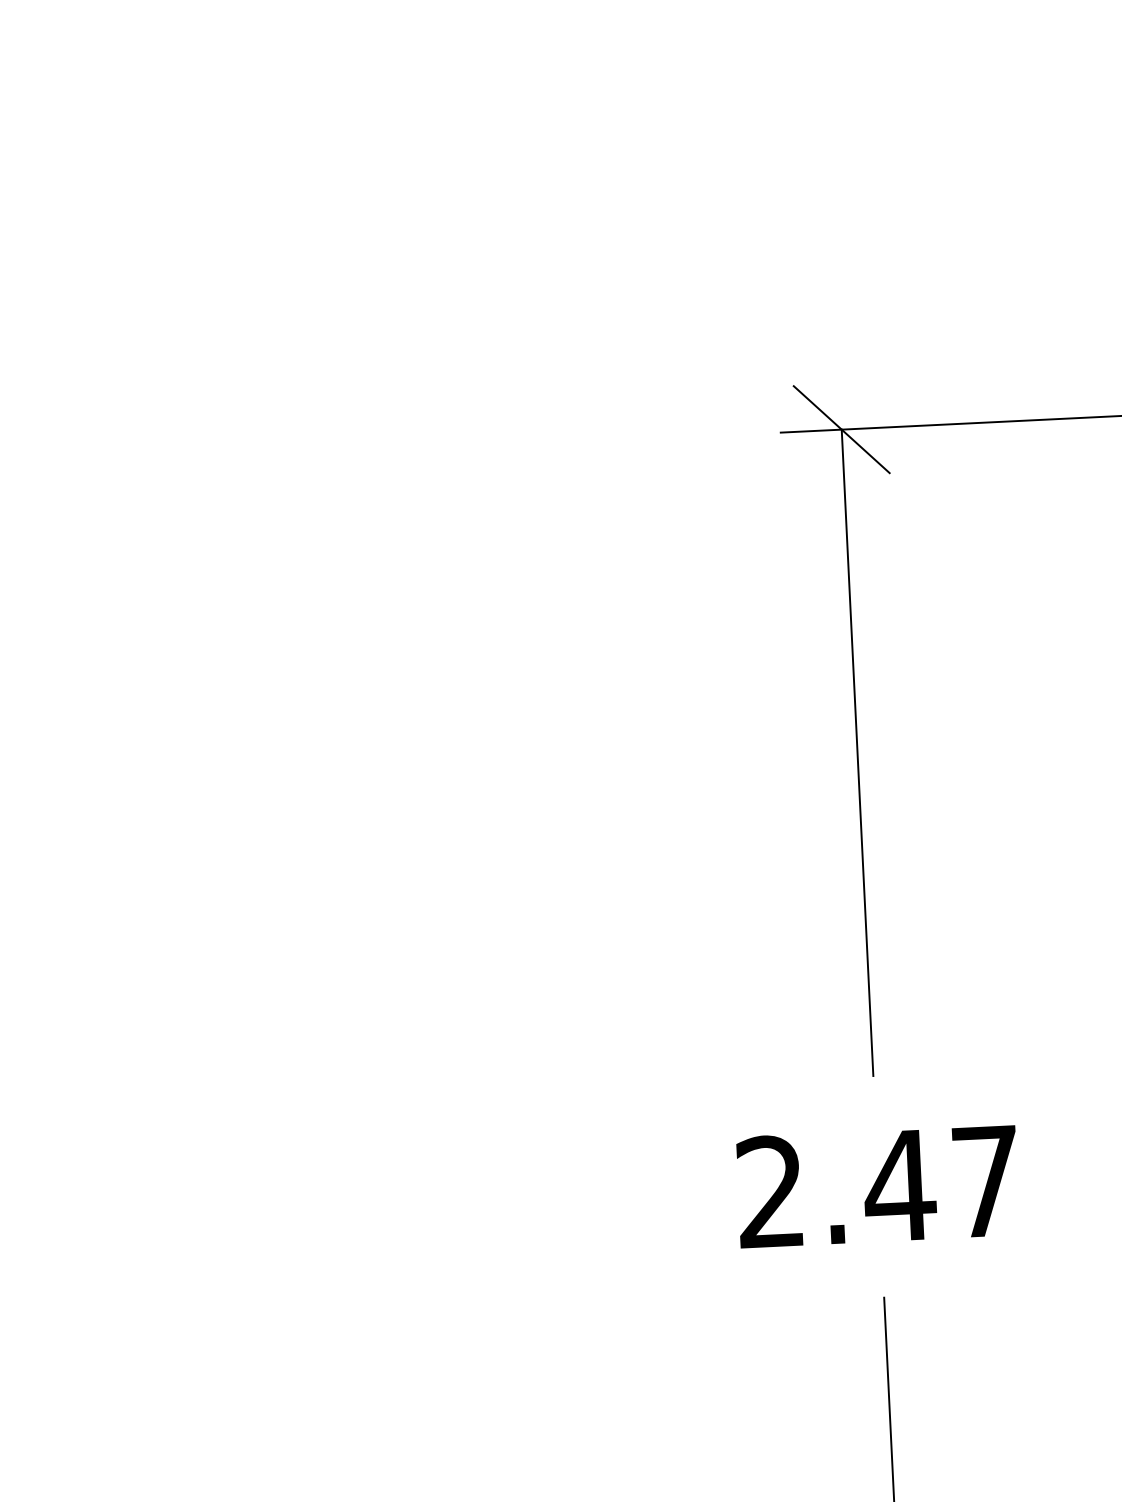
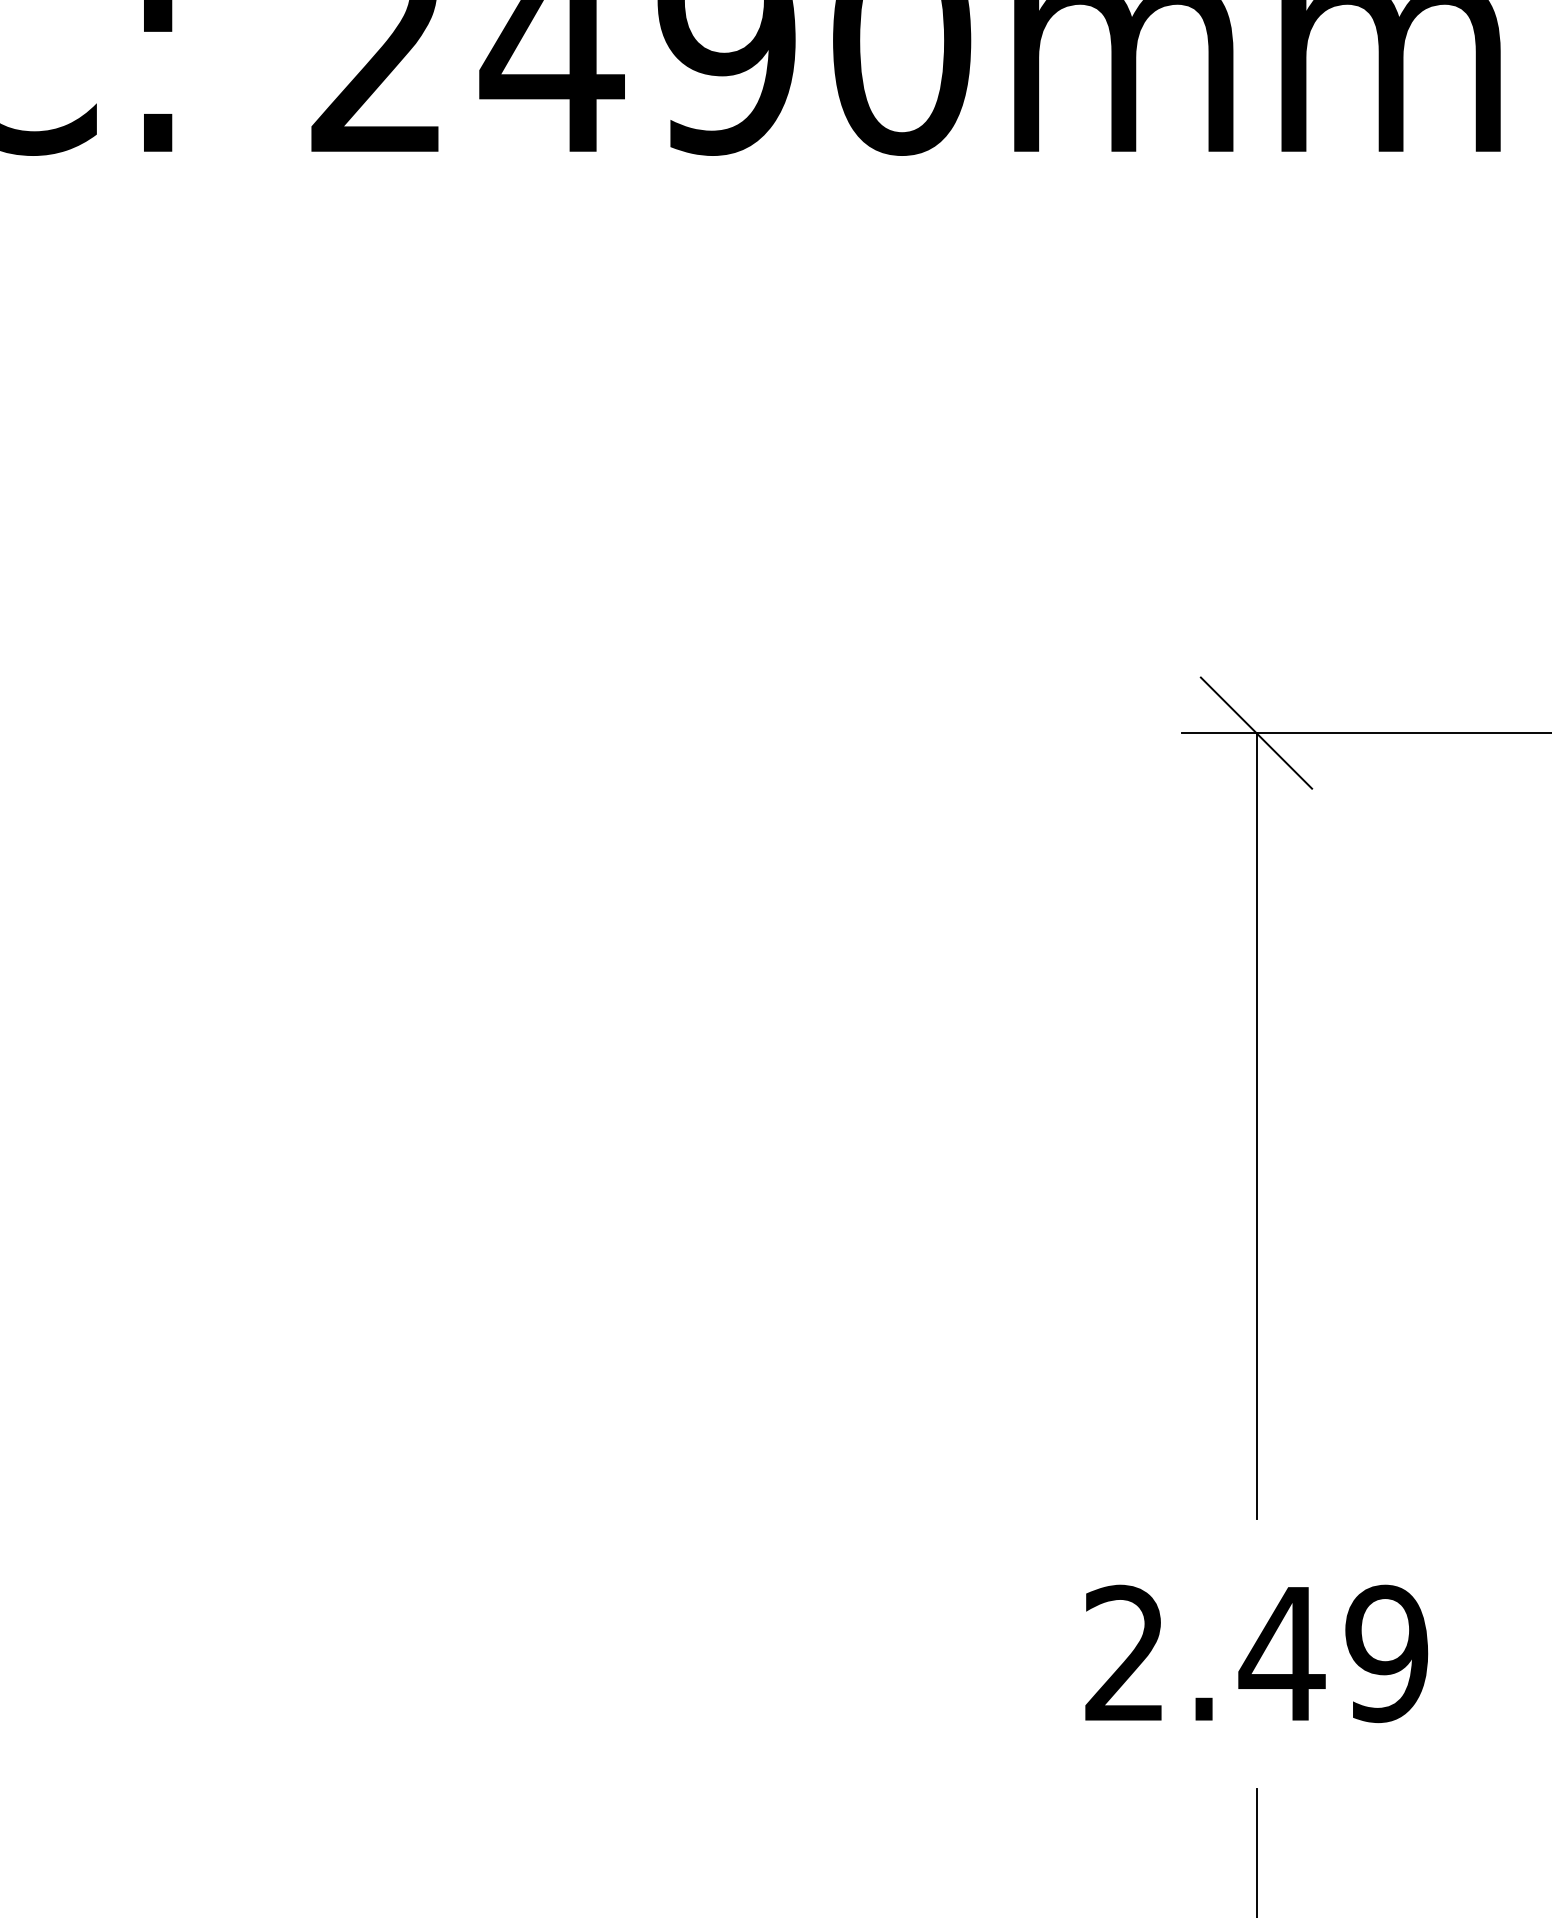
text: (985, 1181) -> (1386, 1653), 2.47 -> 2.49

